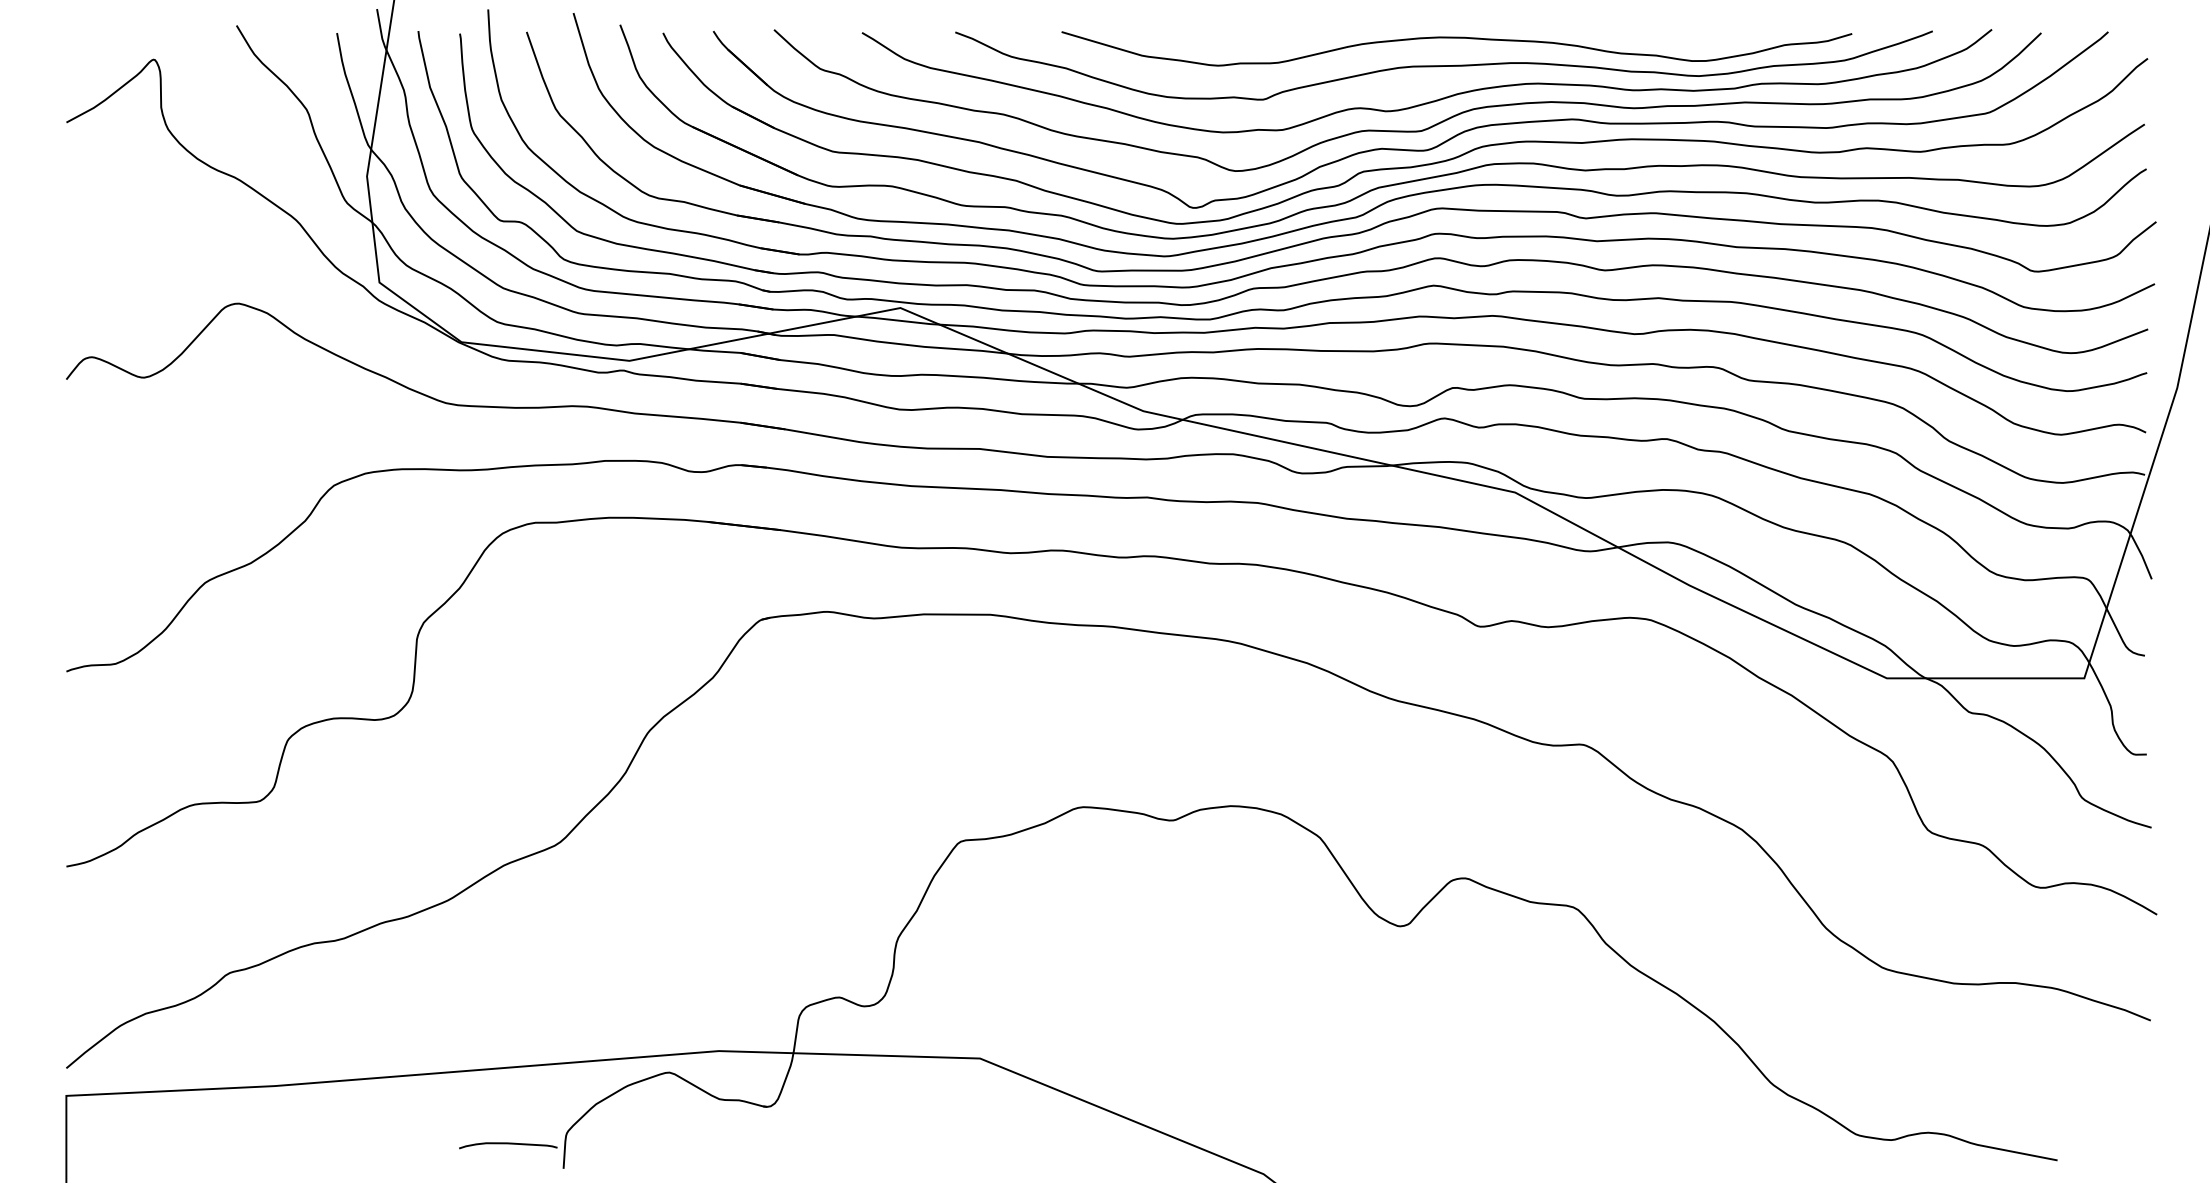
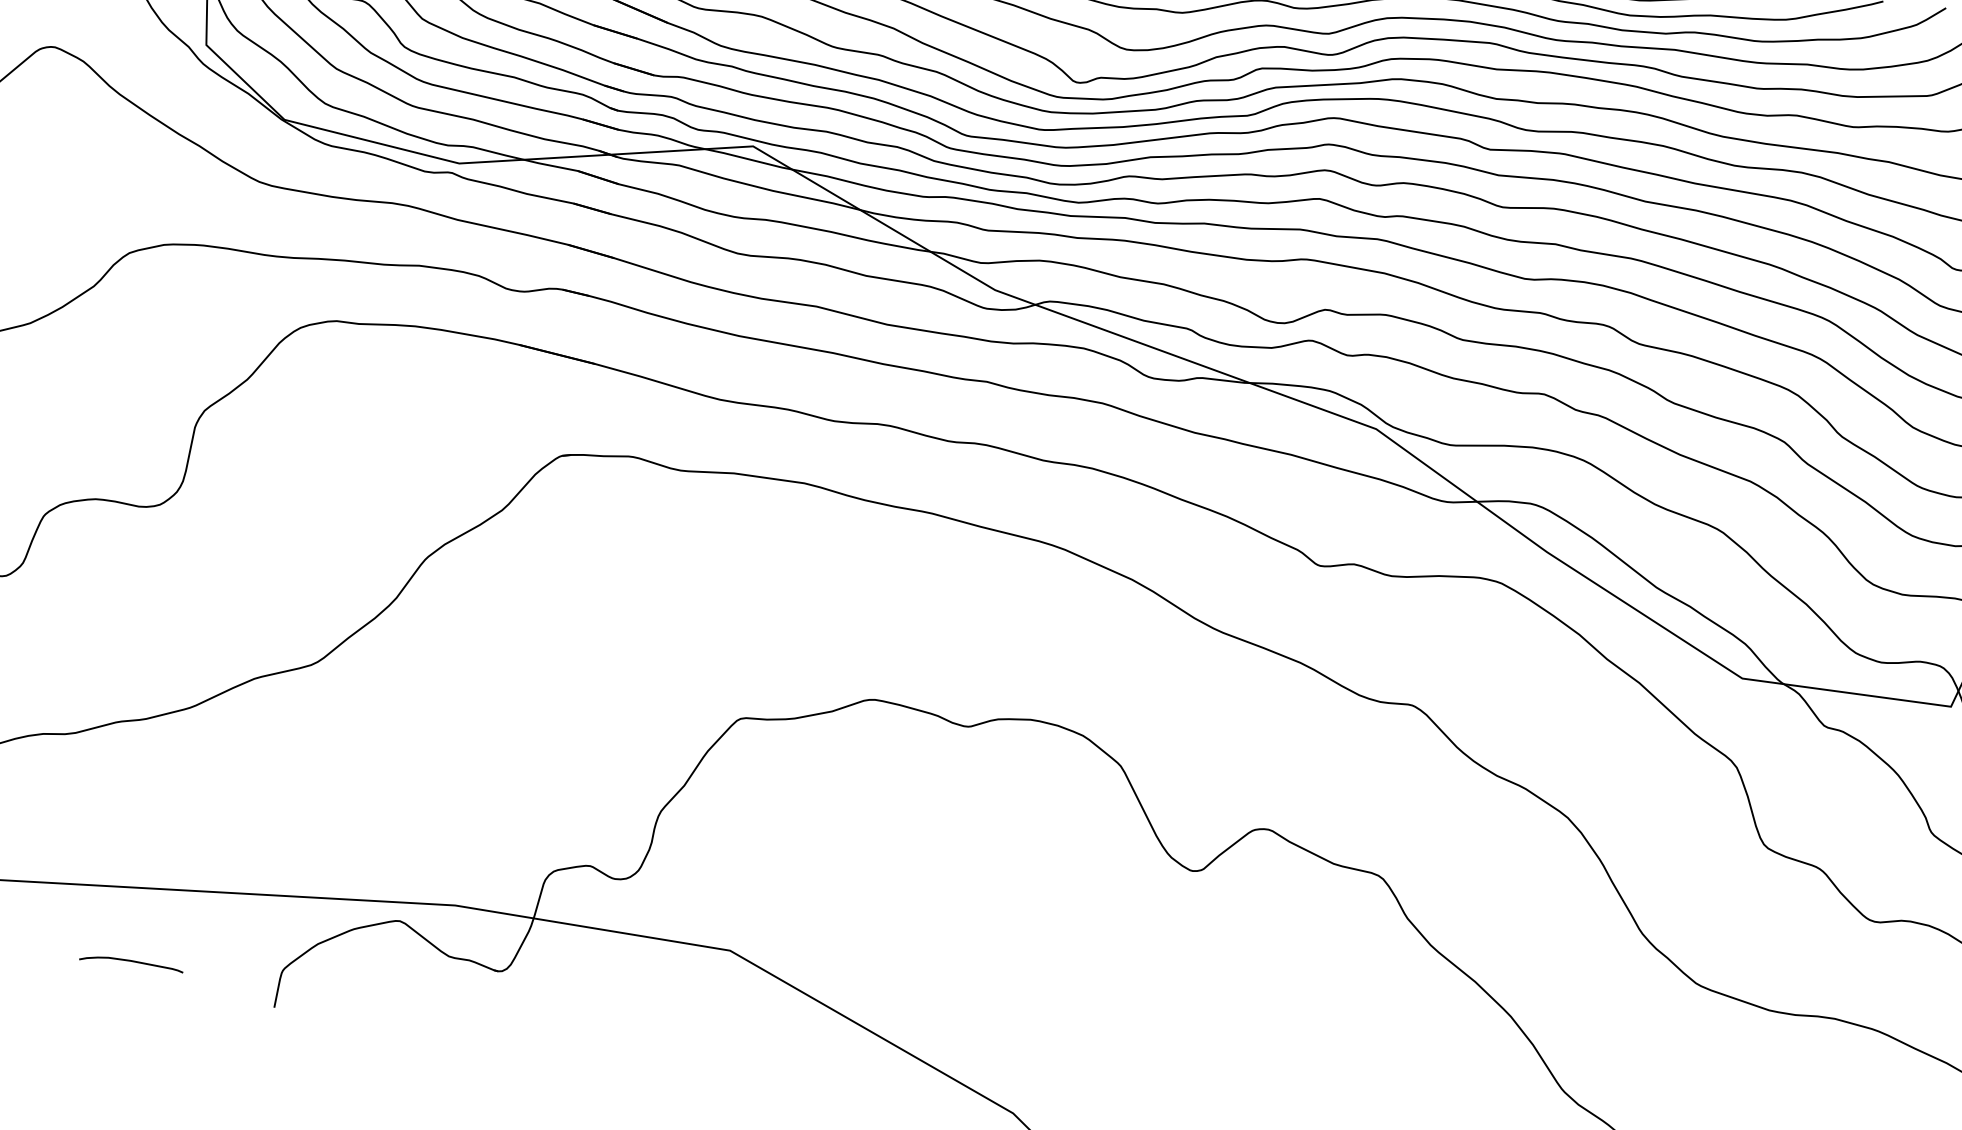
curve: (508, 1144) -> (131, 962), moved

